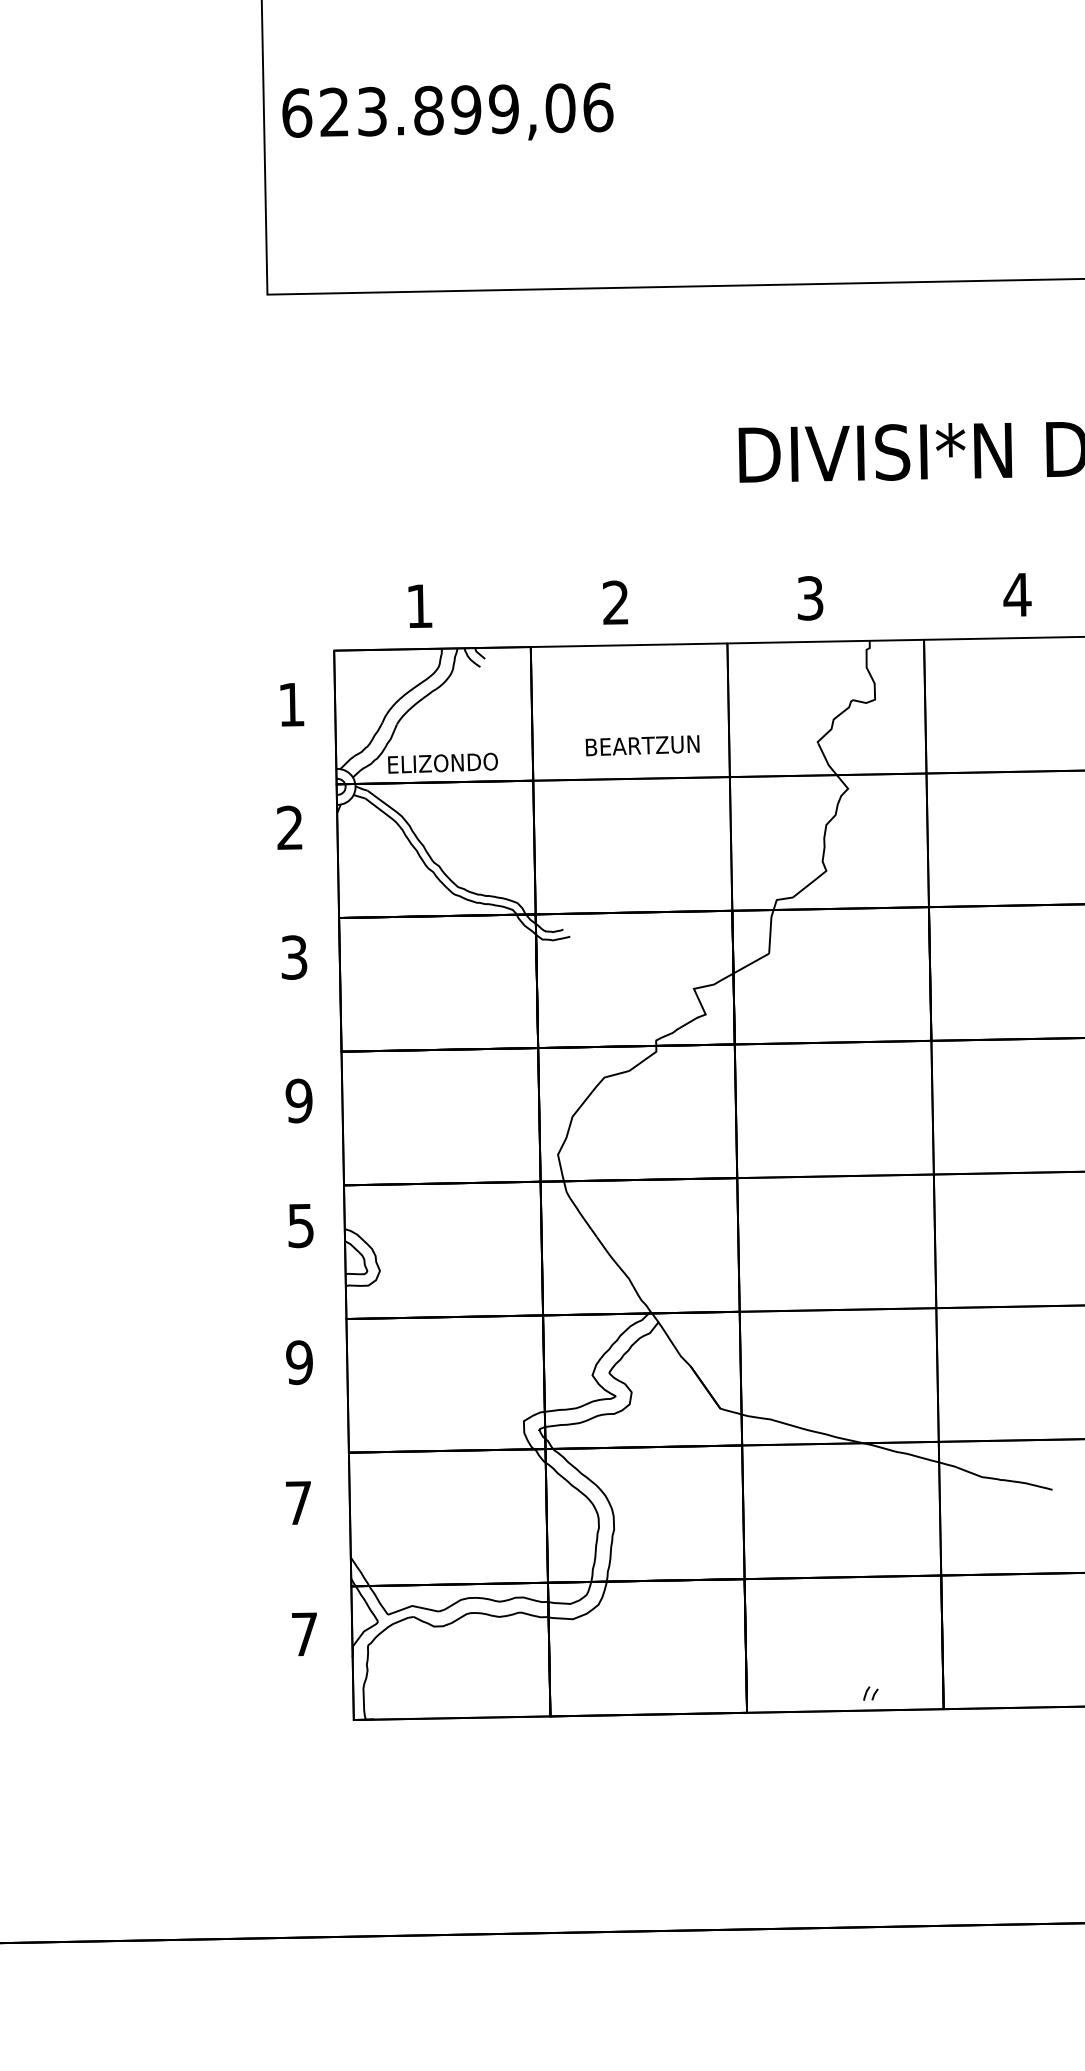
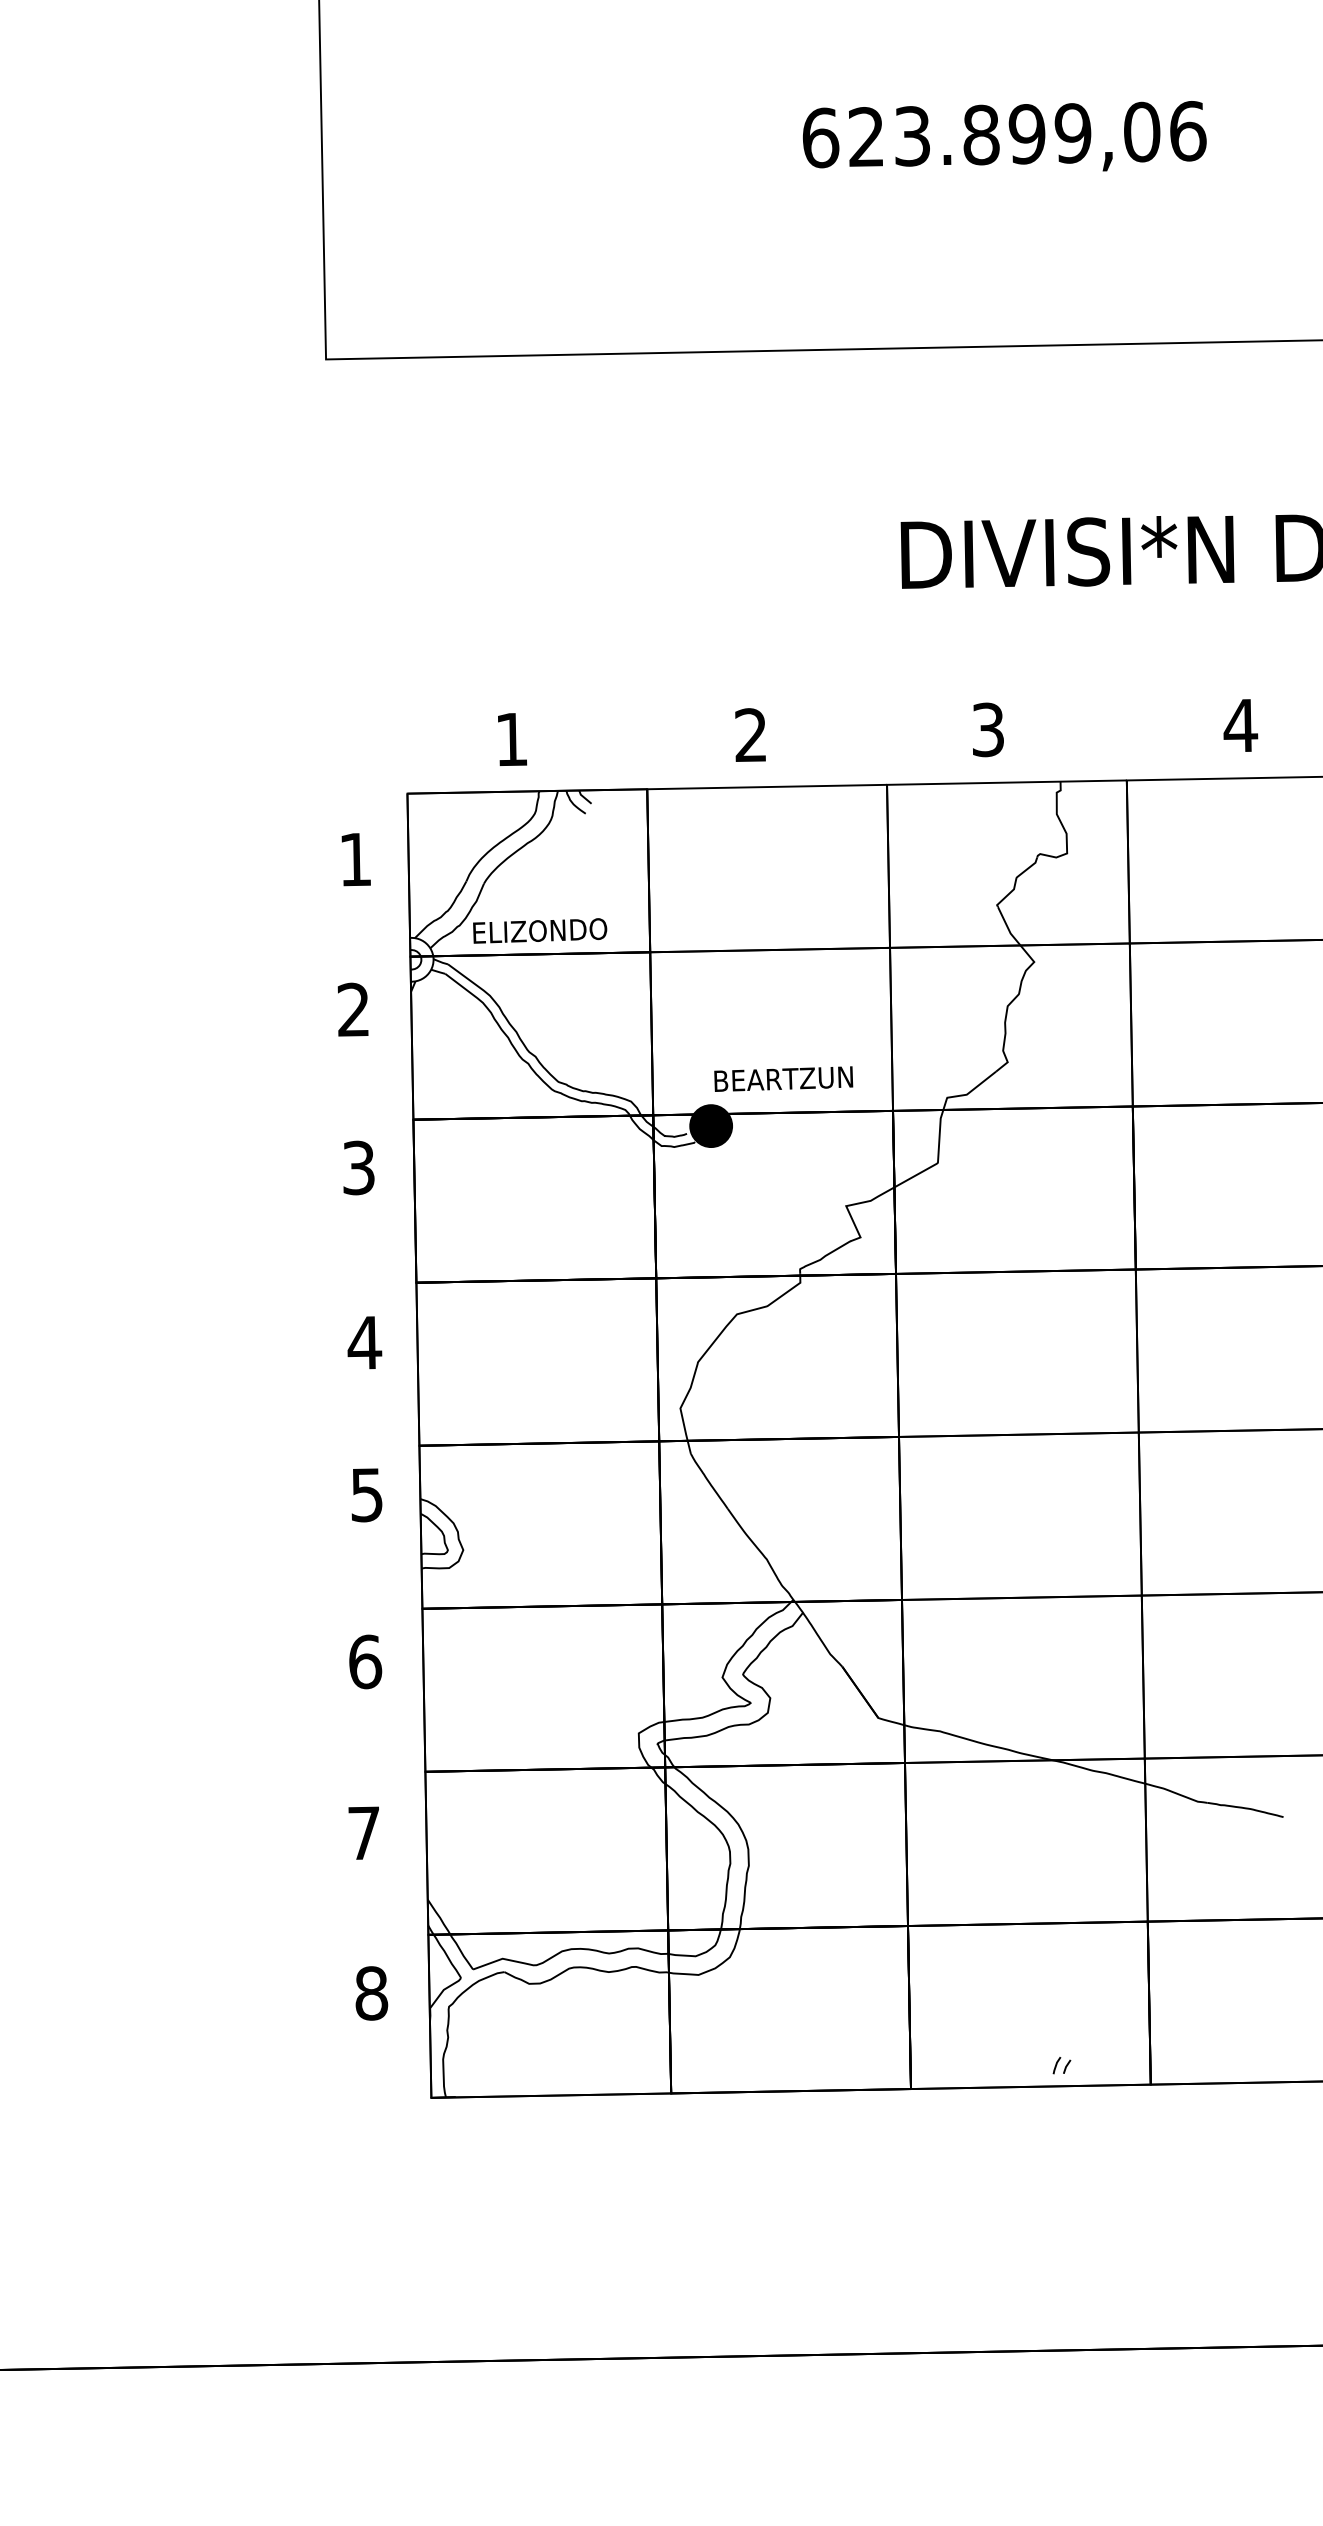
text: (447, 111) -> (1004, 136), moved
text: (642, 745) -> (783, 1078), moved
fill: (583, 923) -> (711, 1126), added
text: (299, 1100) -> (365, 1342), 9 -> 4
text: (299, 1362) -> (365, 1661), 9 -> 6
text: (304, 1634) -> (371, 1993), 7 -> 8

